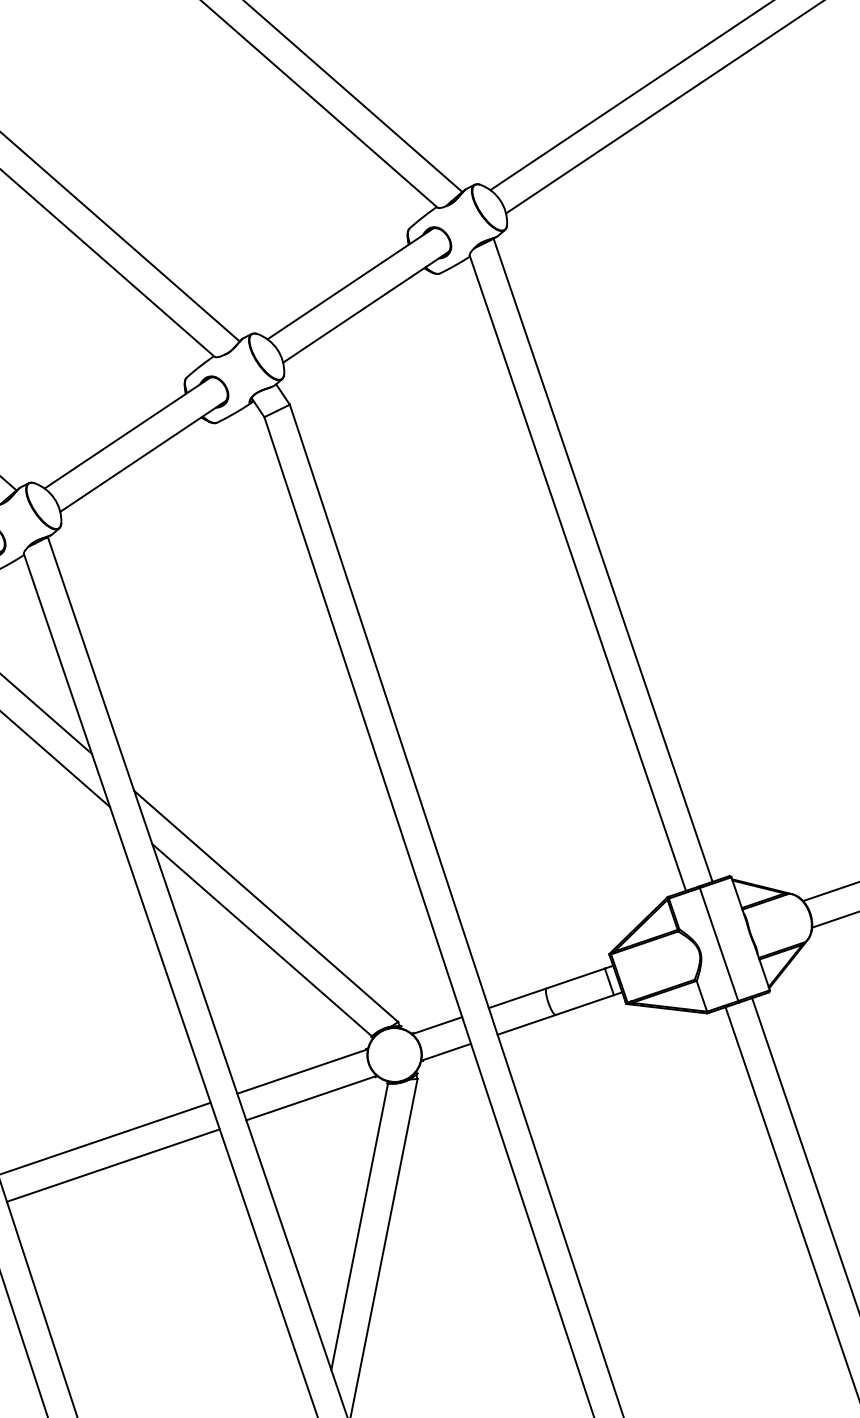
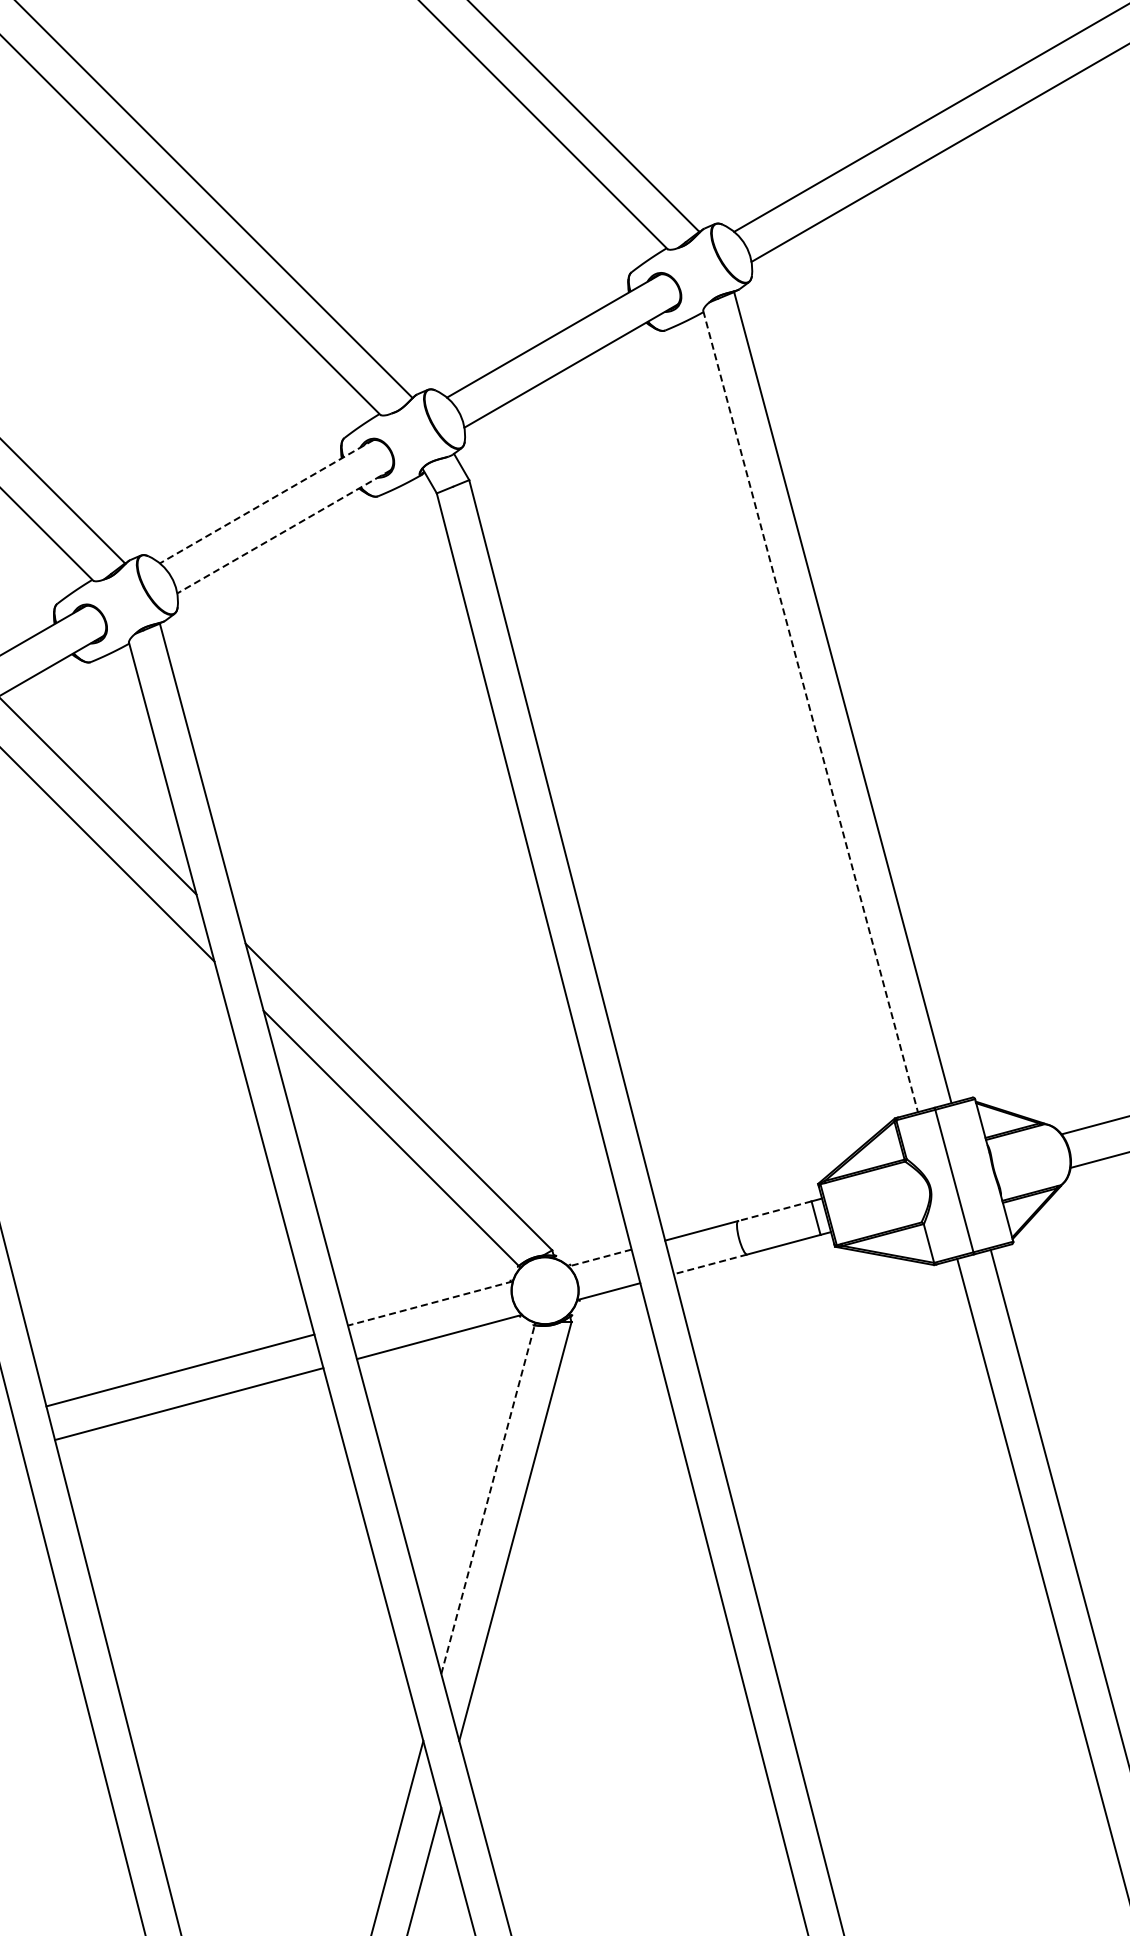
line: (127, 433) -> (266, 502), solid -> dashed
line: (142, 456) -> (283, 532), solid -> dashed
line: (577, 573) -> (810, 711), solid -> dashed
line: (575, 978) -> (774, 1211), solid -> dashed
line: (526, 1024) -> (710, 1264), solid -> dashed
line: (437, 1026) -> (600, 1258), solid -> dashed
line: (301, 1071) -> (429, 1303), solid -> dashed
line: (360, 1226) -> (488, 1499), solid -> dashed

